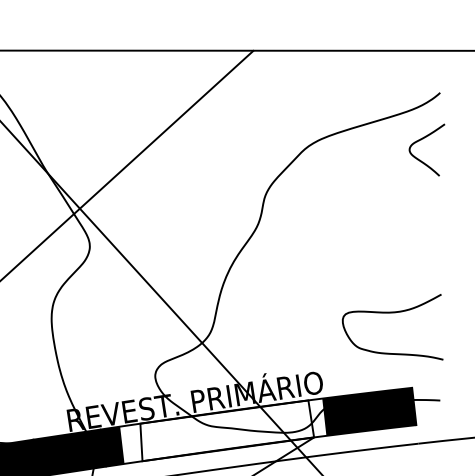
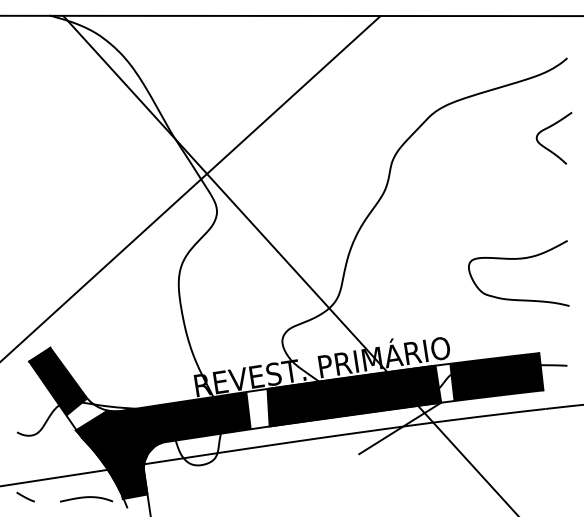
curve: (421, 140) -> (548, 128), moved
curve: (392, 313) -> (518, 259), moved
fill: (227, 430) -> (354, 395), added

